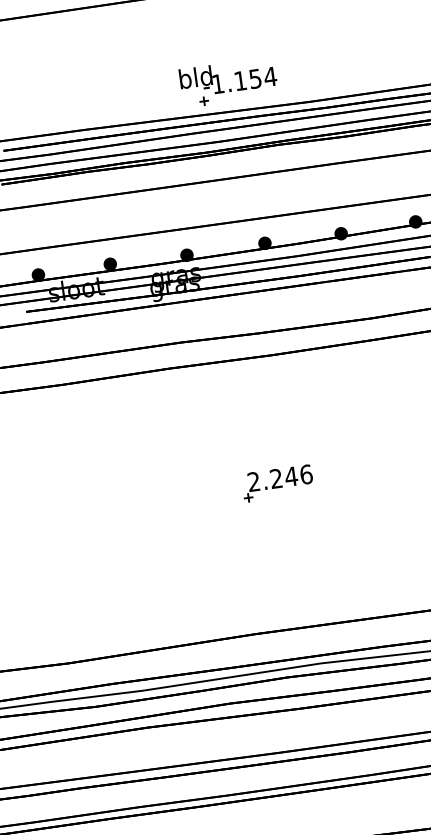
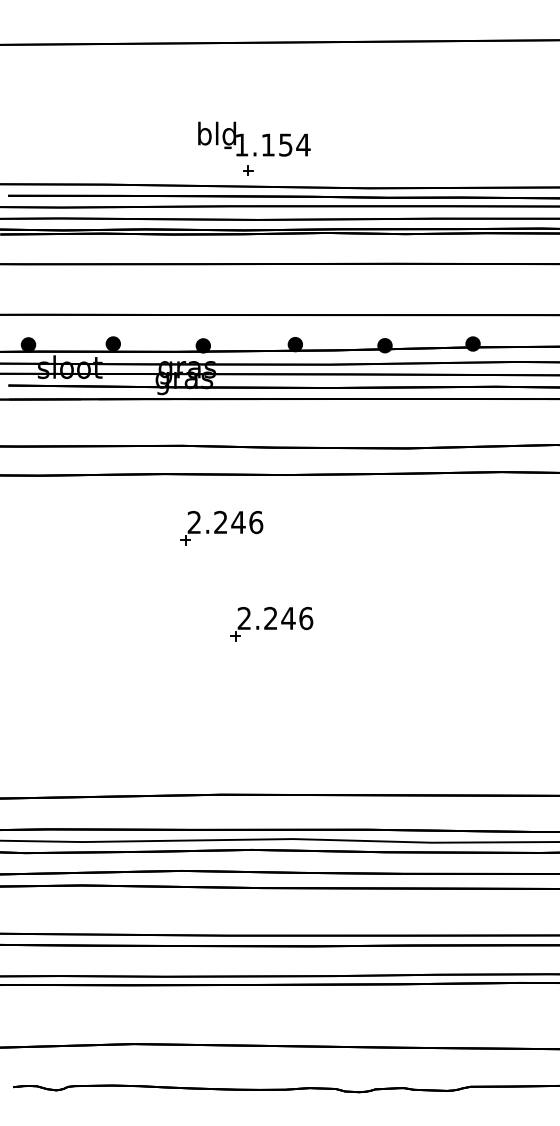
text: (228, 77) -> (254, 138), moved
part: (223, 408) -> (221, 528), added

